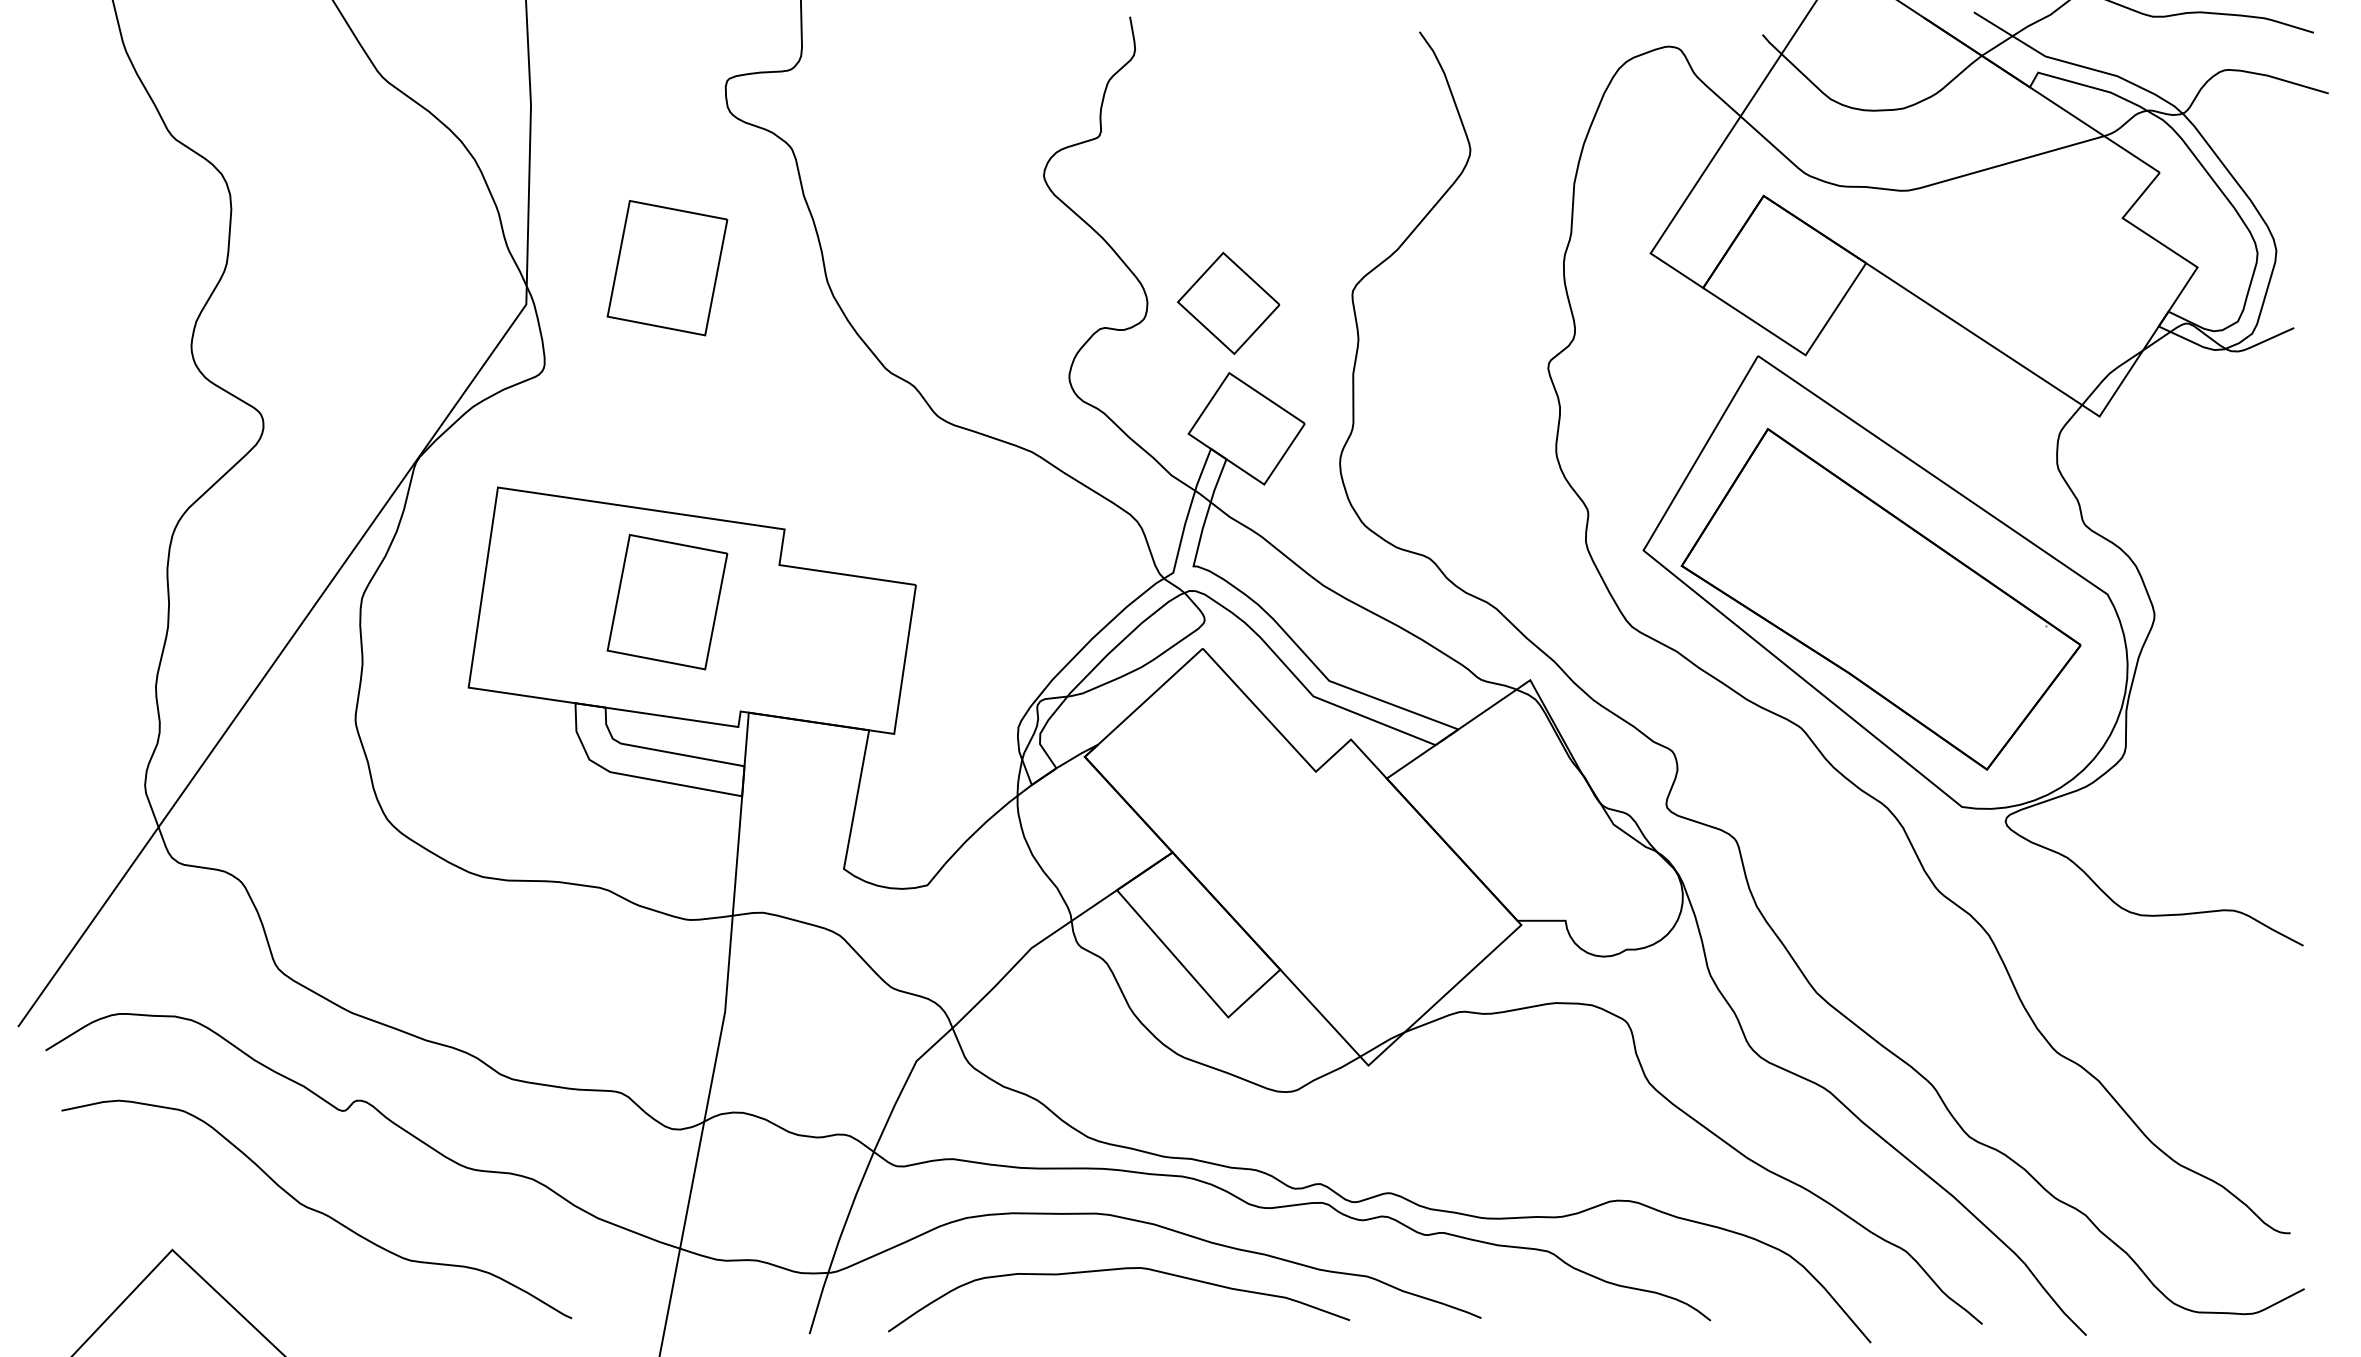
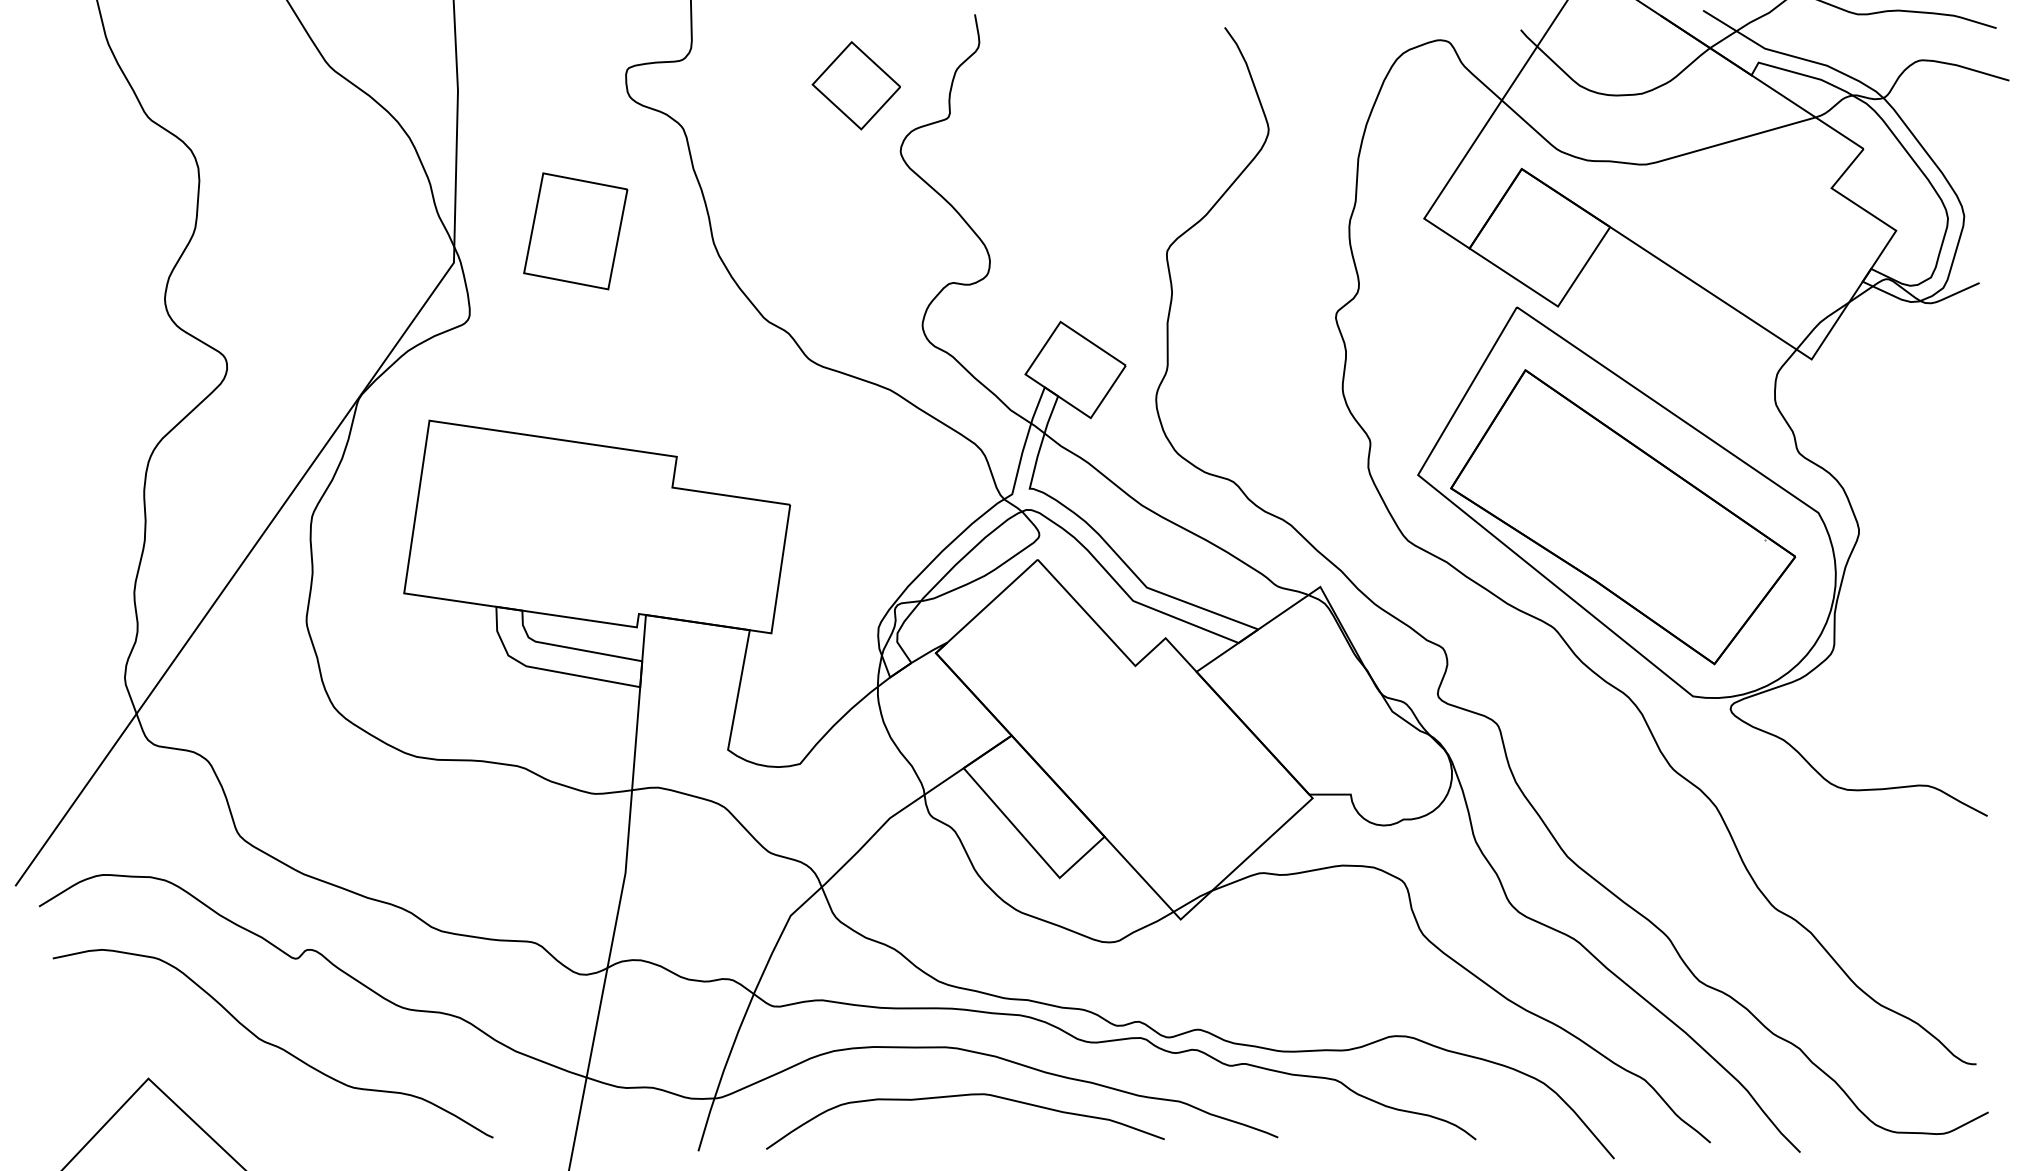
part: (1228, 302) -> (856, 84), moved
part: (667, 602) -> (575, 519), removed

